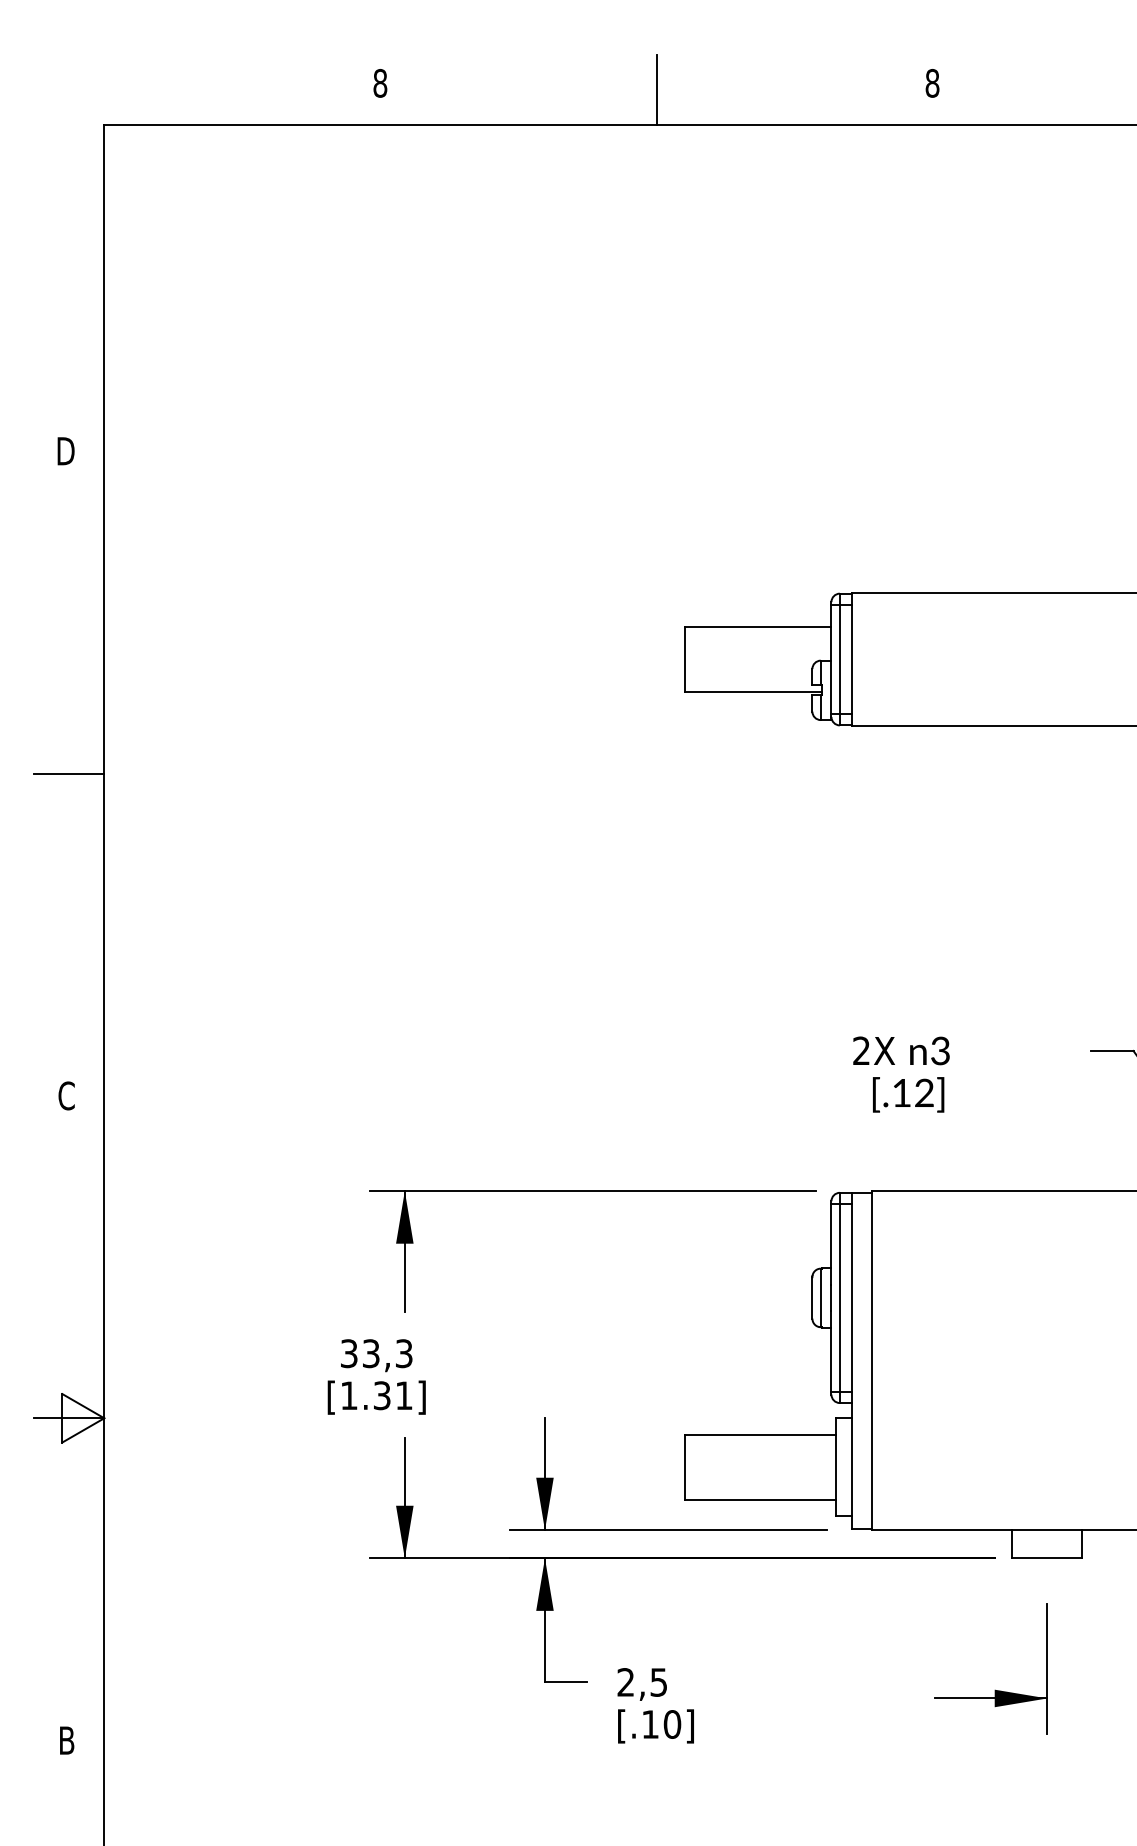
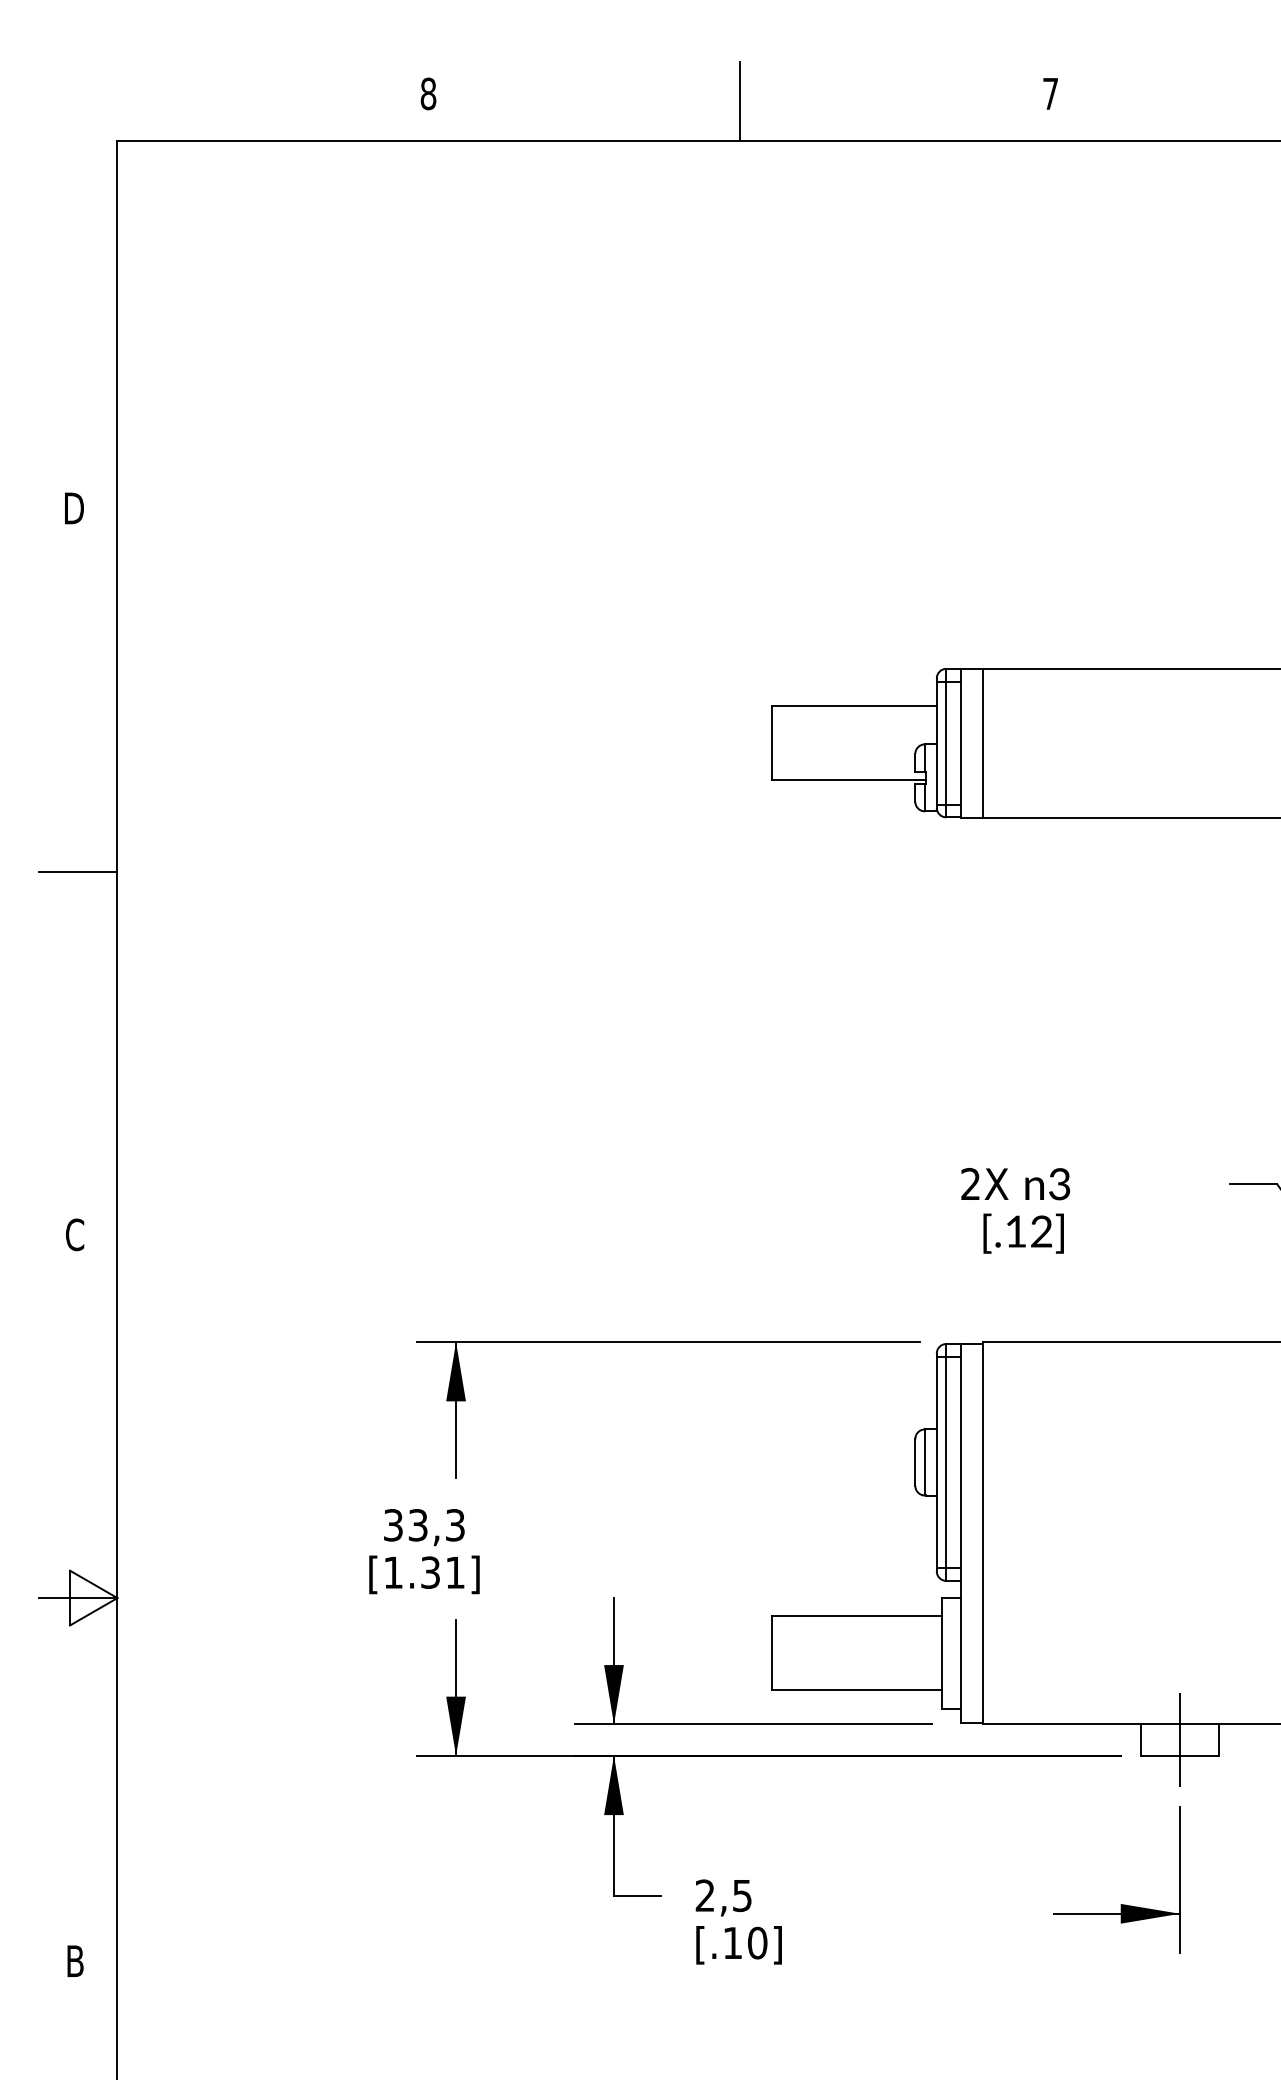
text: (932, 82) -> (1050, 92), 8 -> 7
line: (872, 659) -> (983, 743), added
line: (1047, 1544) -> (1180, 1740), added

